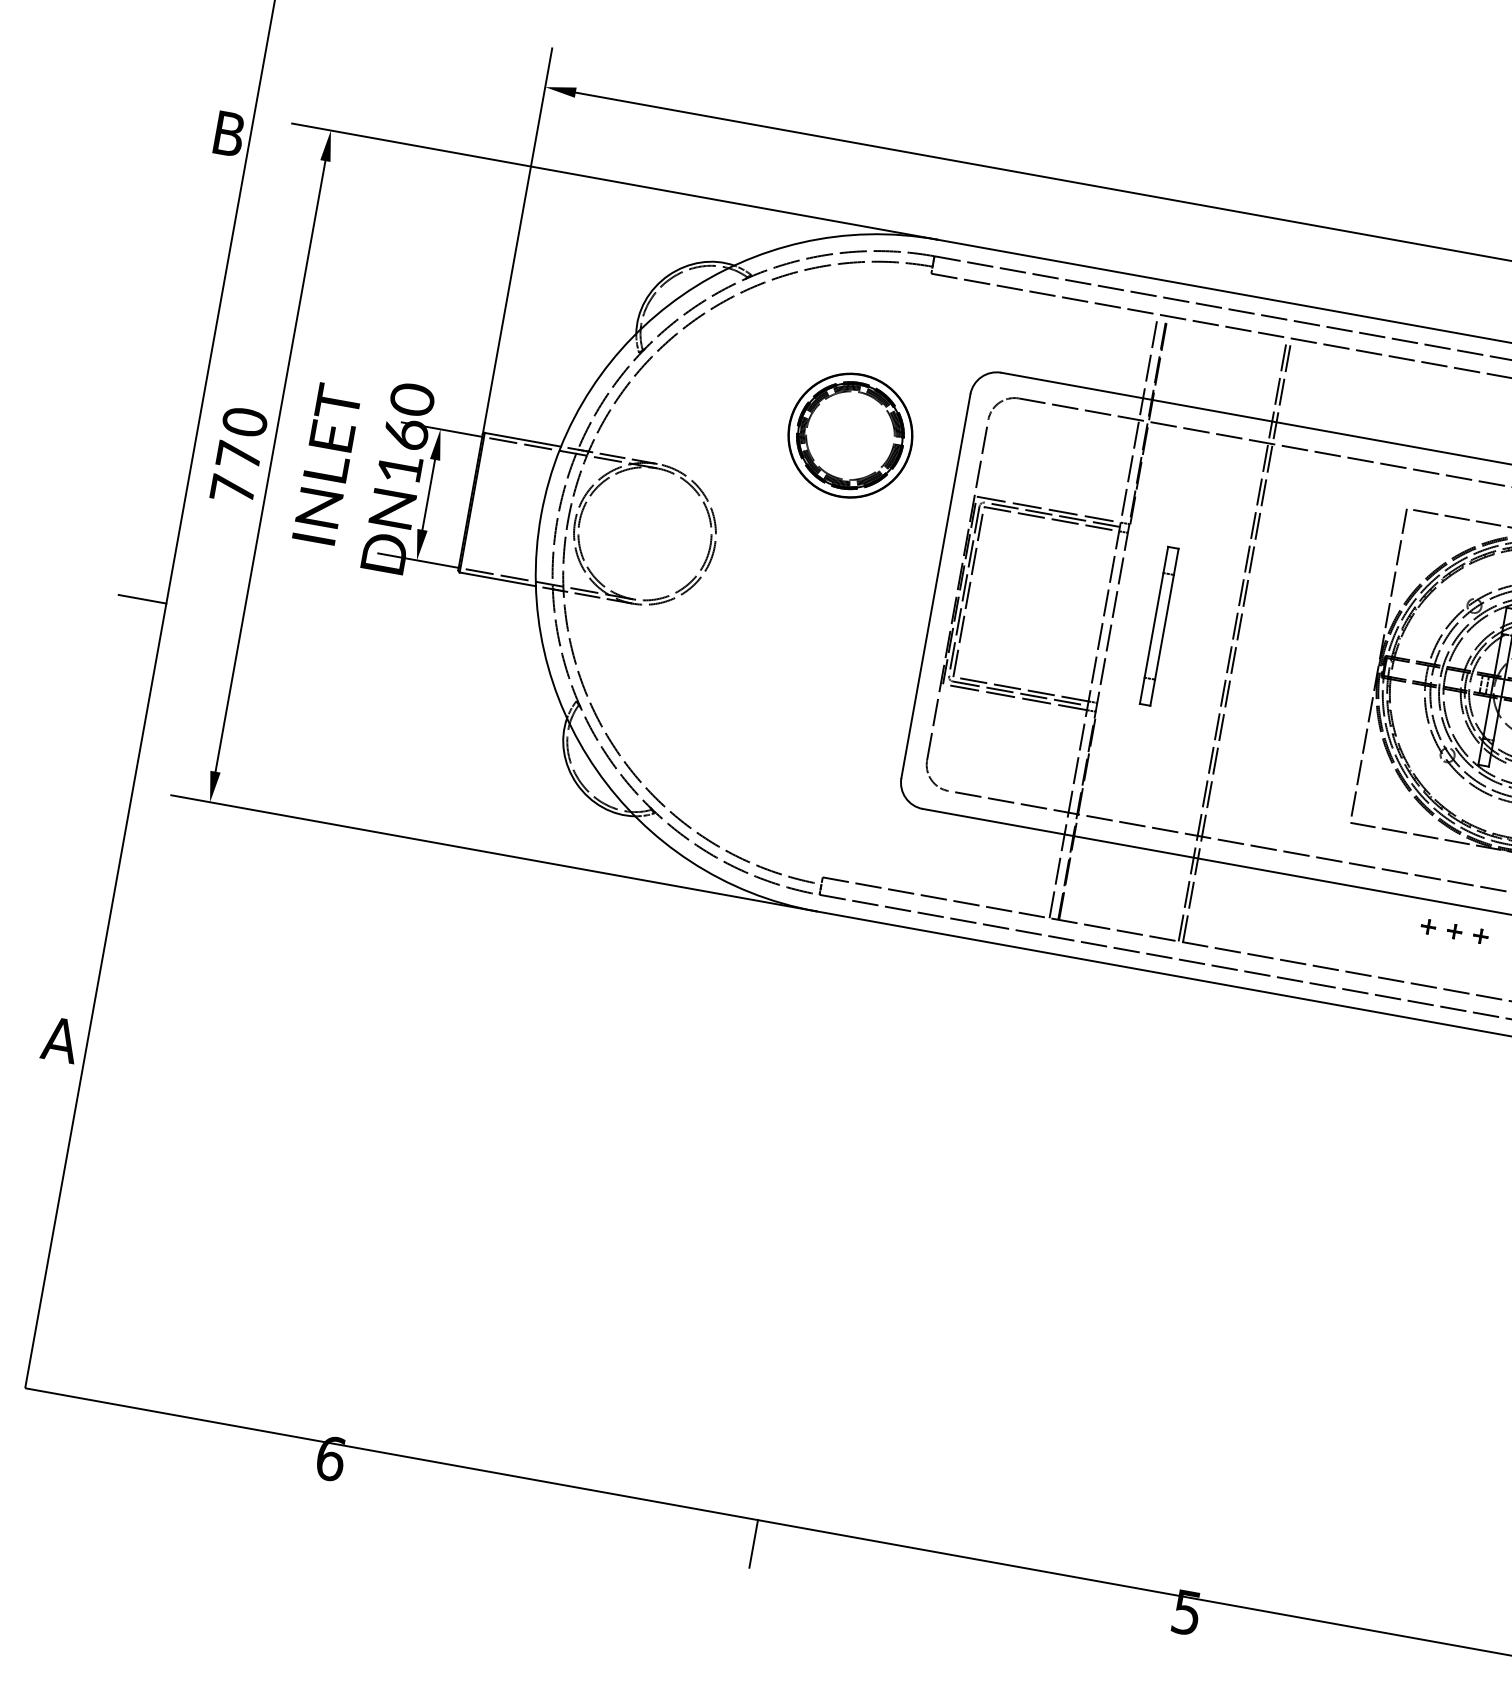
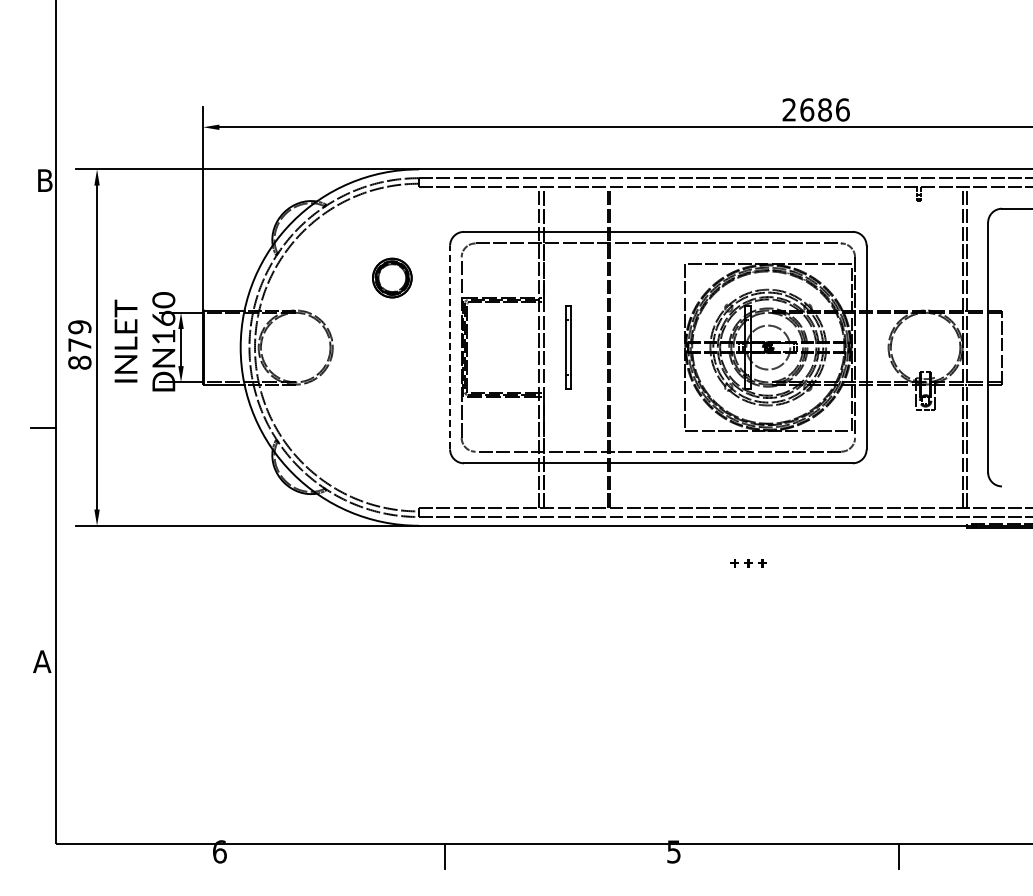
part: (851, 434) -> (392, 277), size x0.6
text: (238, 454) -> (79, 344), 770 -> 879
line: (936, 586) -> (450, 347), solid -> dashed
part: (1454, 932) -> (748, 563), moved

